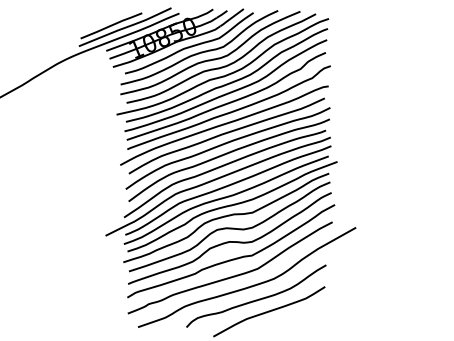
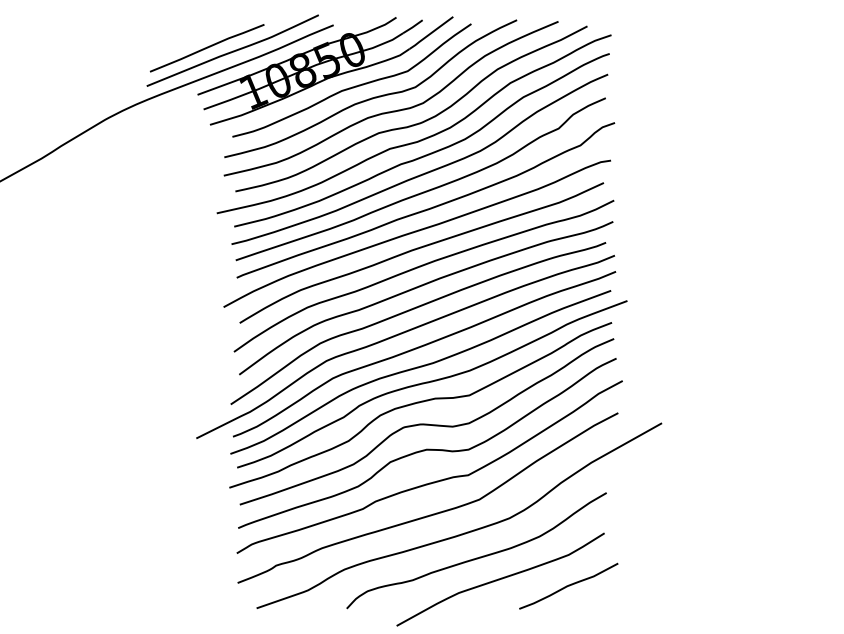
line: (305, 315) -> (567, 586), added

